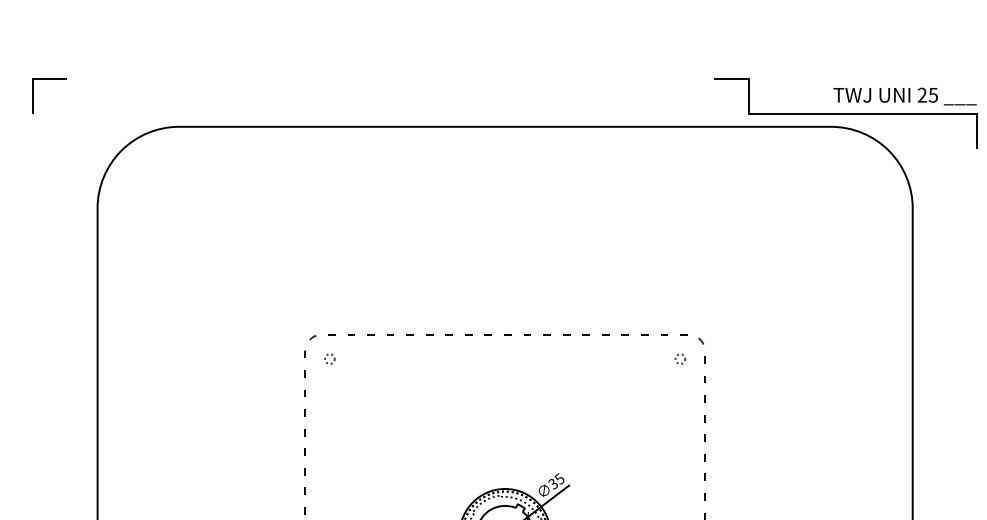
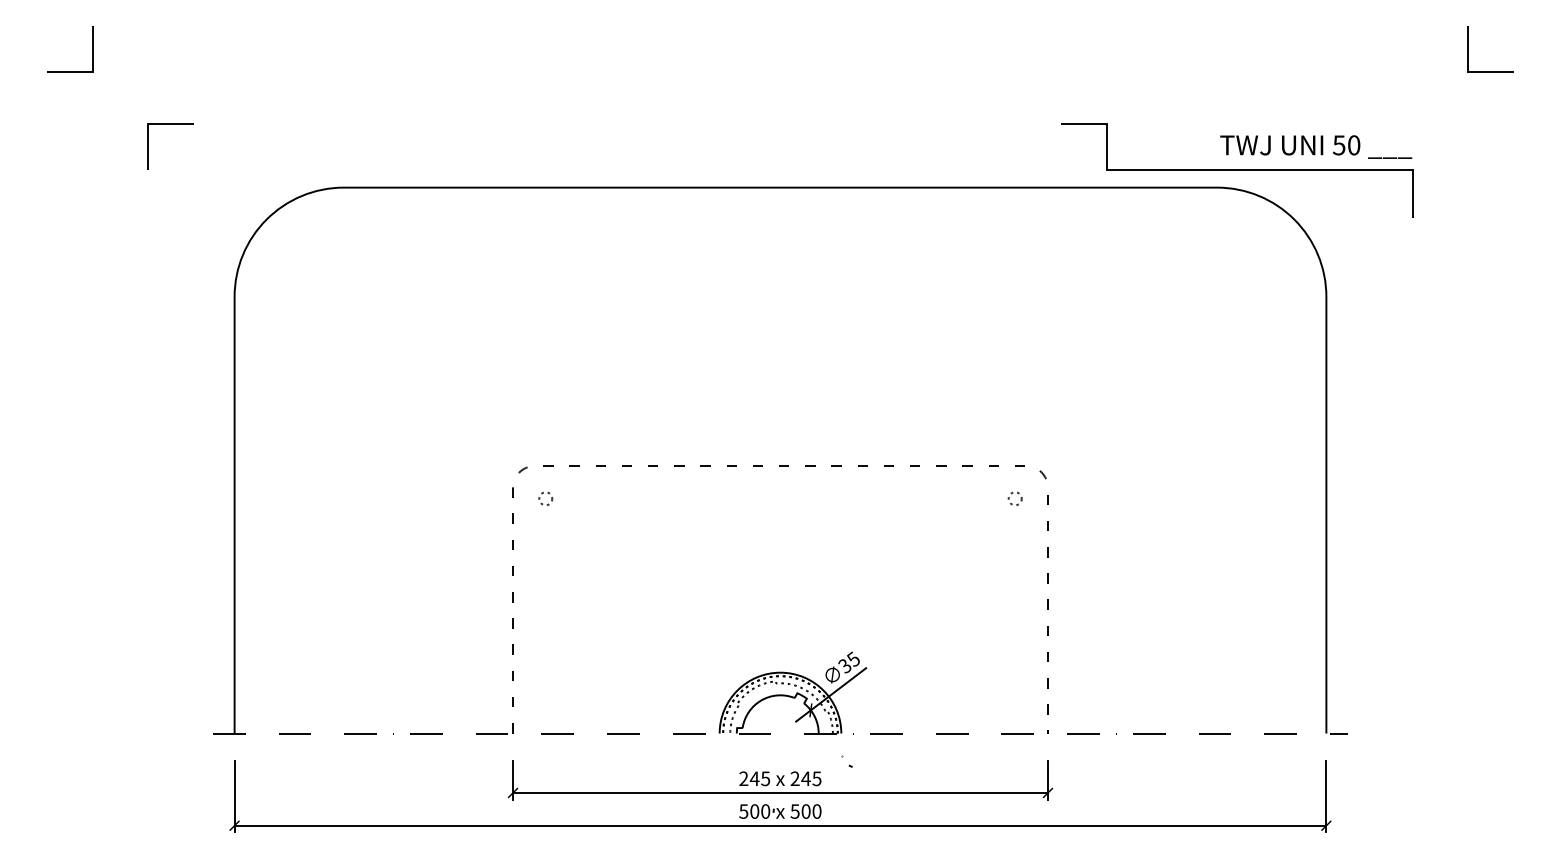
text: (927, 95) -> (1346, 145), 25 -> 50

